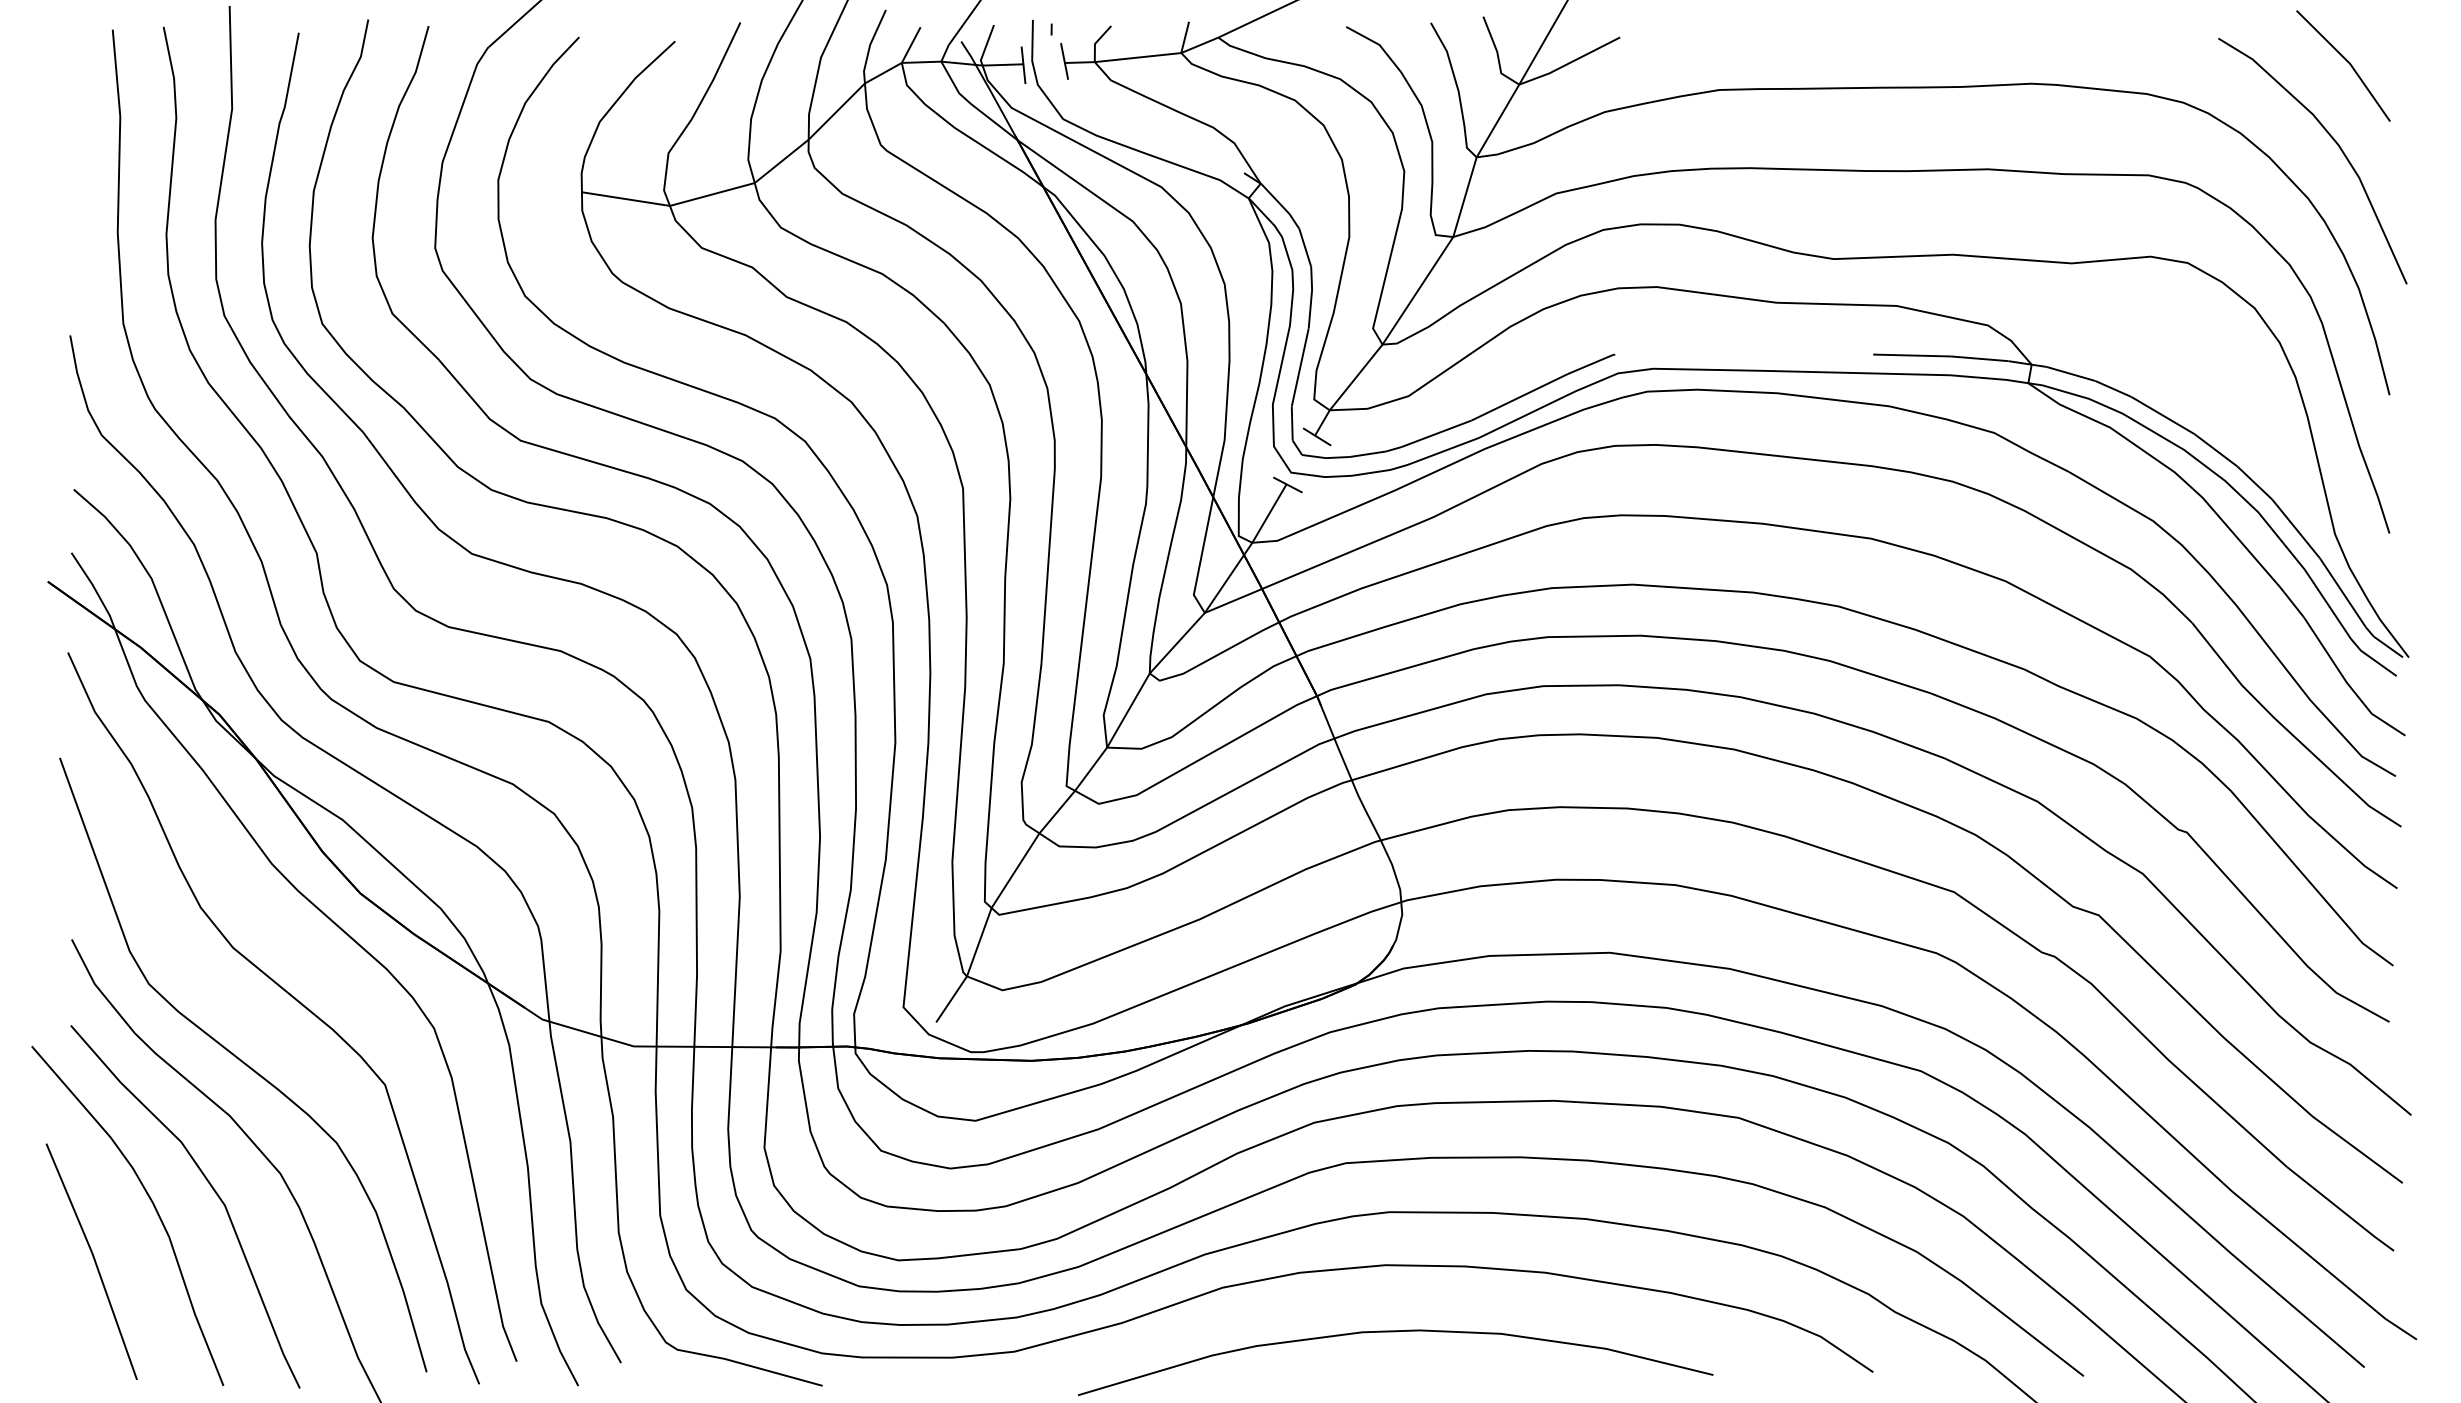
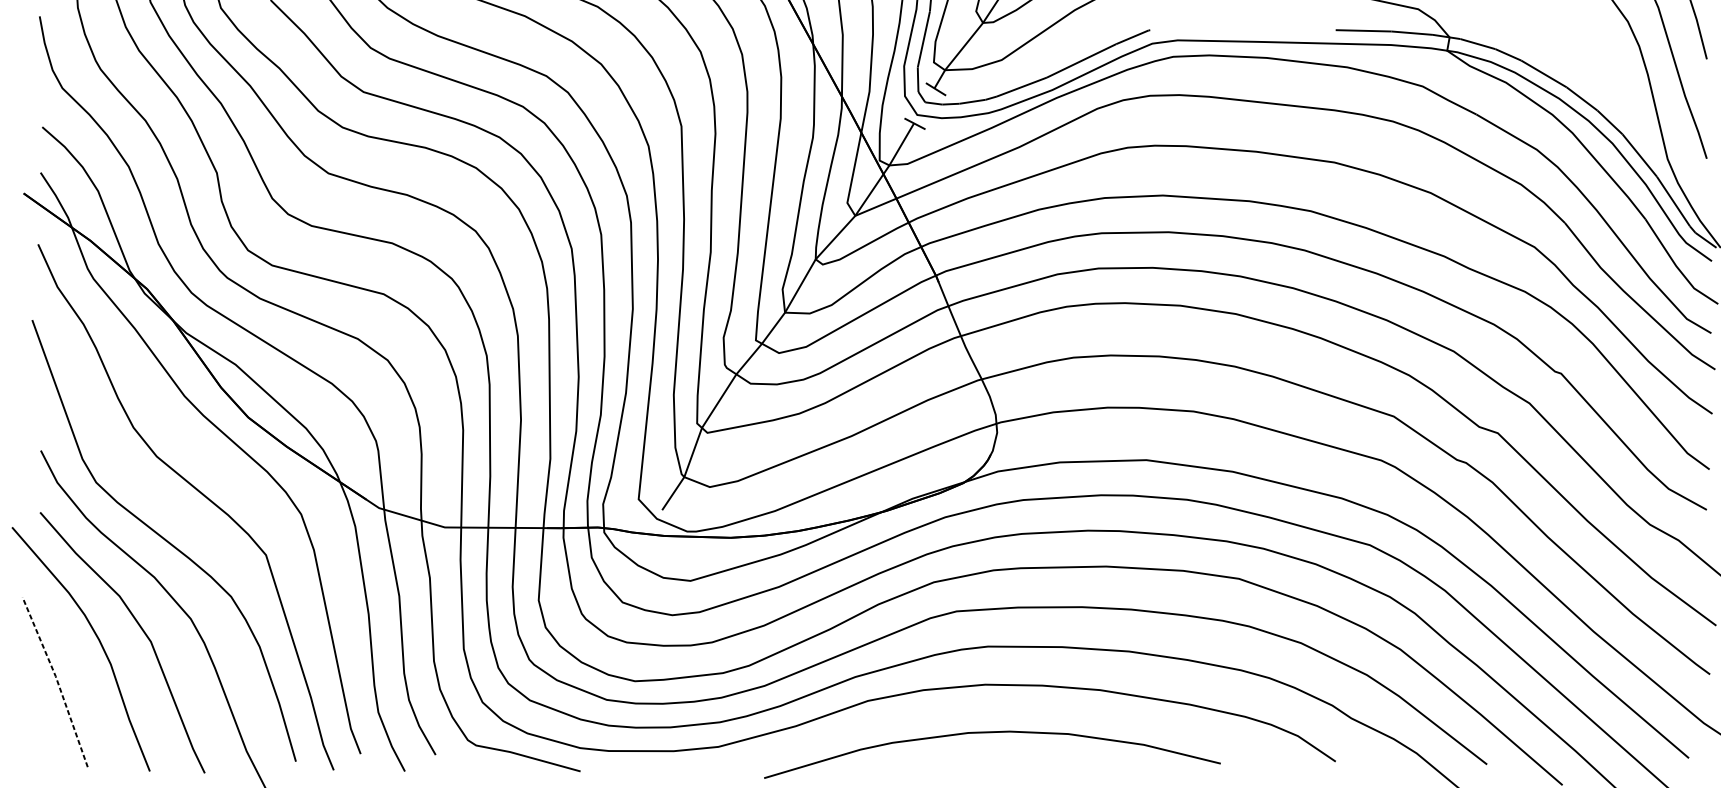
line: (94, 1260) -> (57, 681), solid -> dashed

